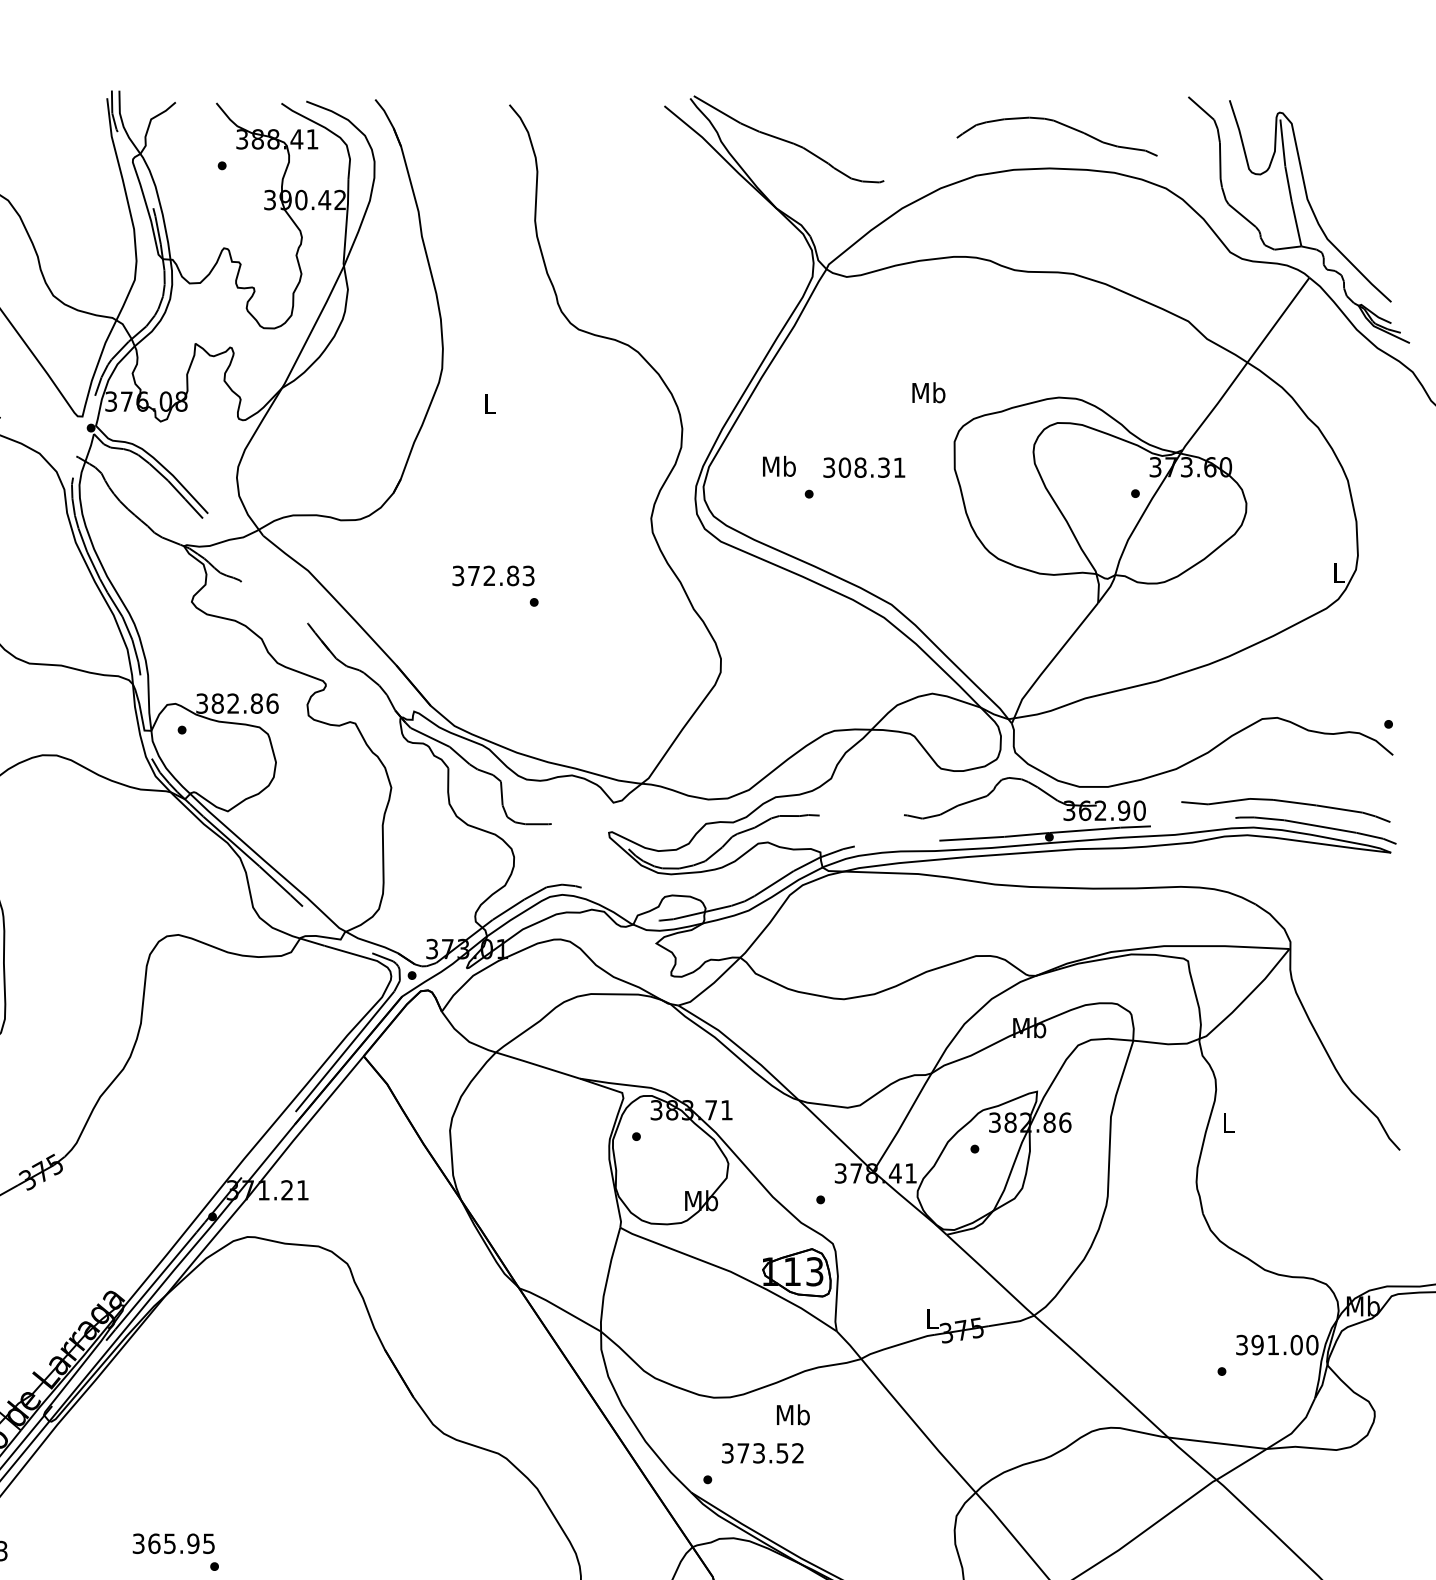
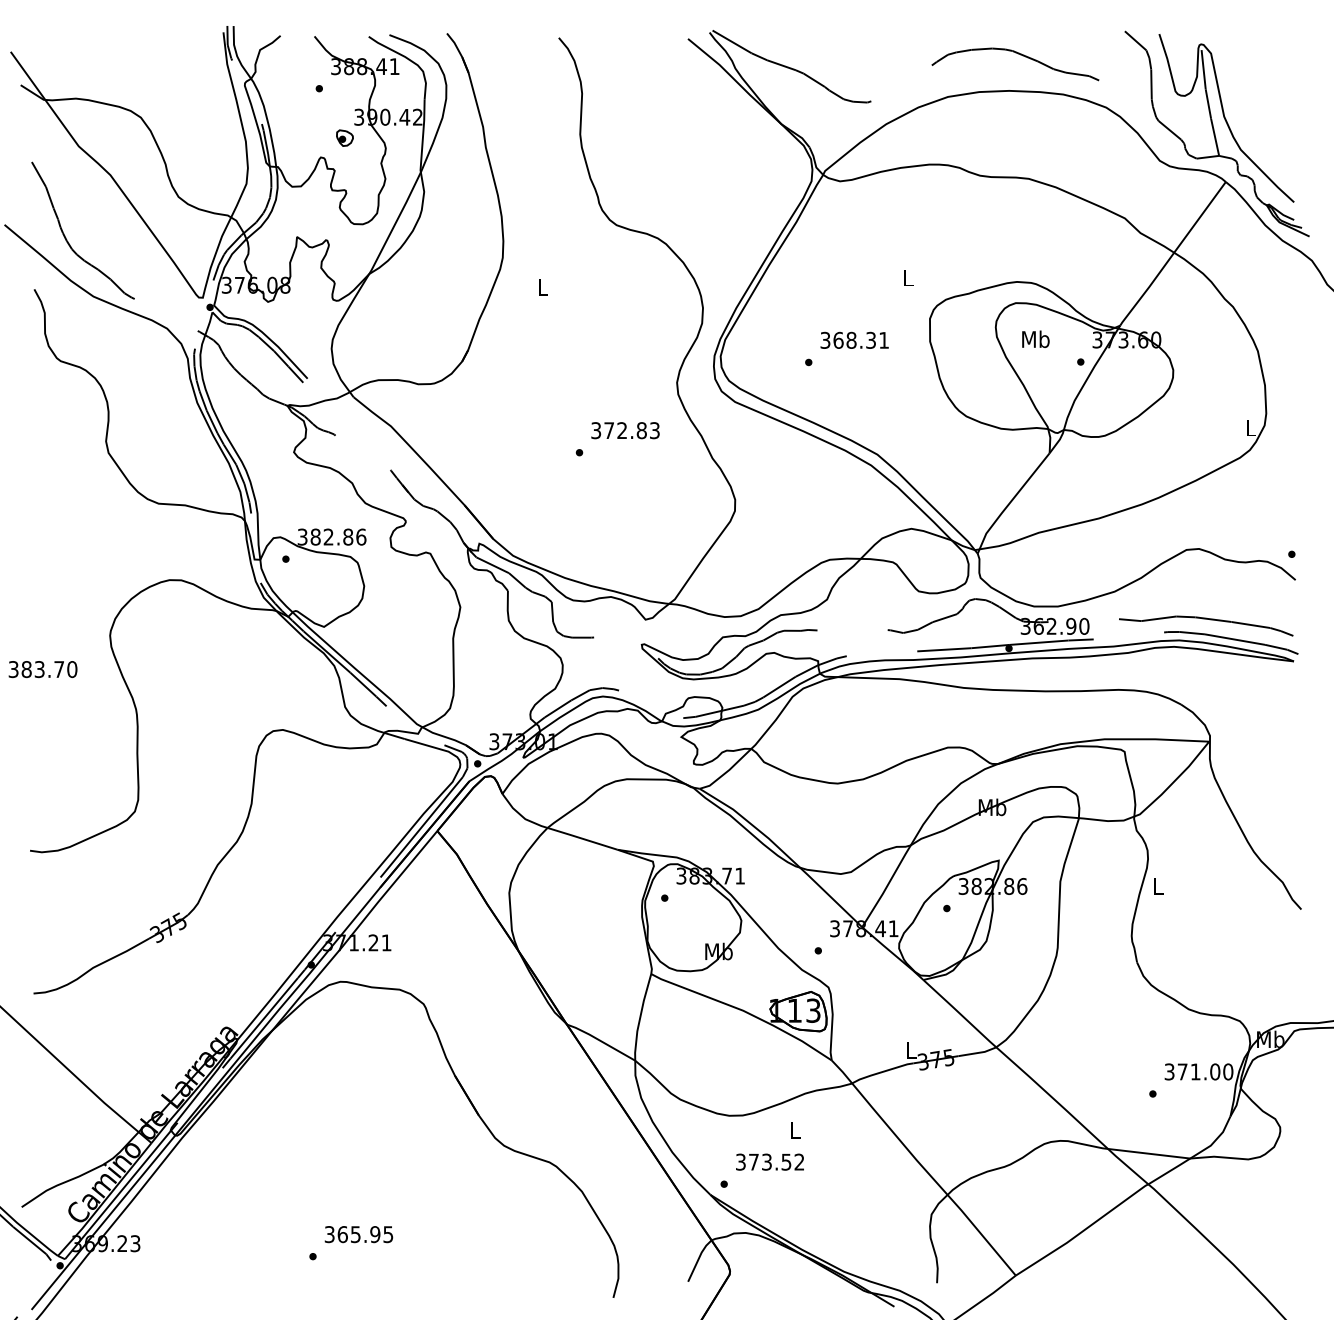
part: (252, 224) -> (344, 137), added
text: (928, 392) -> (908, 277), Mb -> L
text: (778, 465) -> (1035, 338), moved
text: (844, 466) -> (838, 339), 308.31 -> 368.31
text: (493, 575) -> (625, 430), moved
text: (1257, 1344) -> (1182, 1071), 391.00 -> 371.00
text: (793, 1414) -> (795, 1129), Mb -> L
text: (173, 1543) -> (358, 1234), moved

